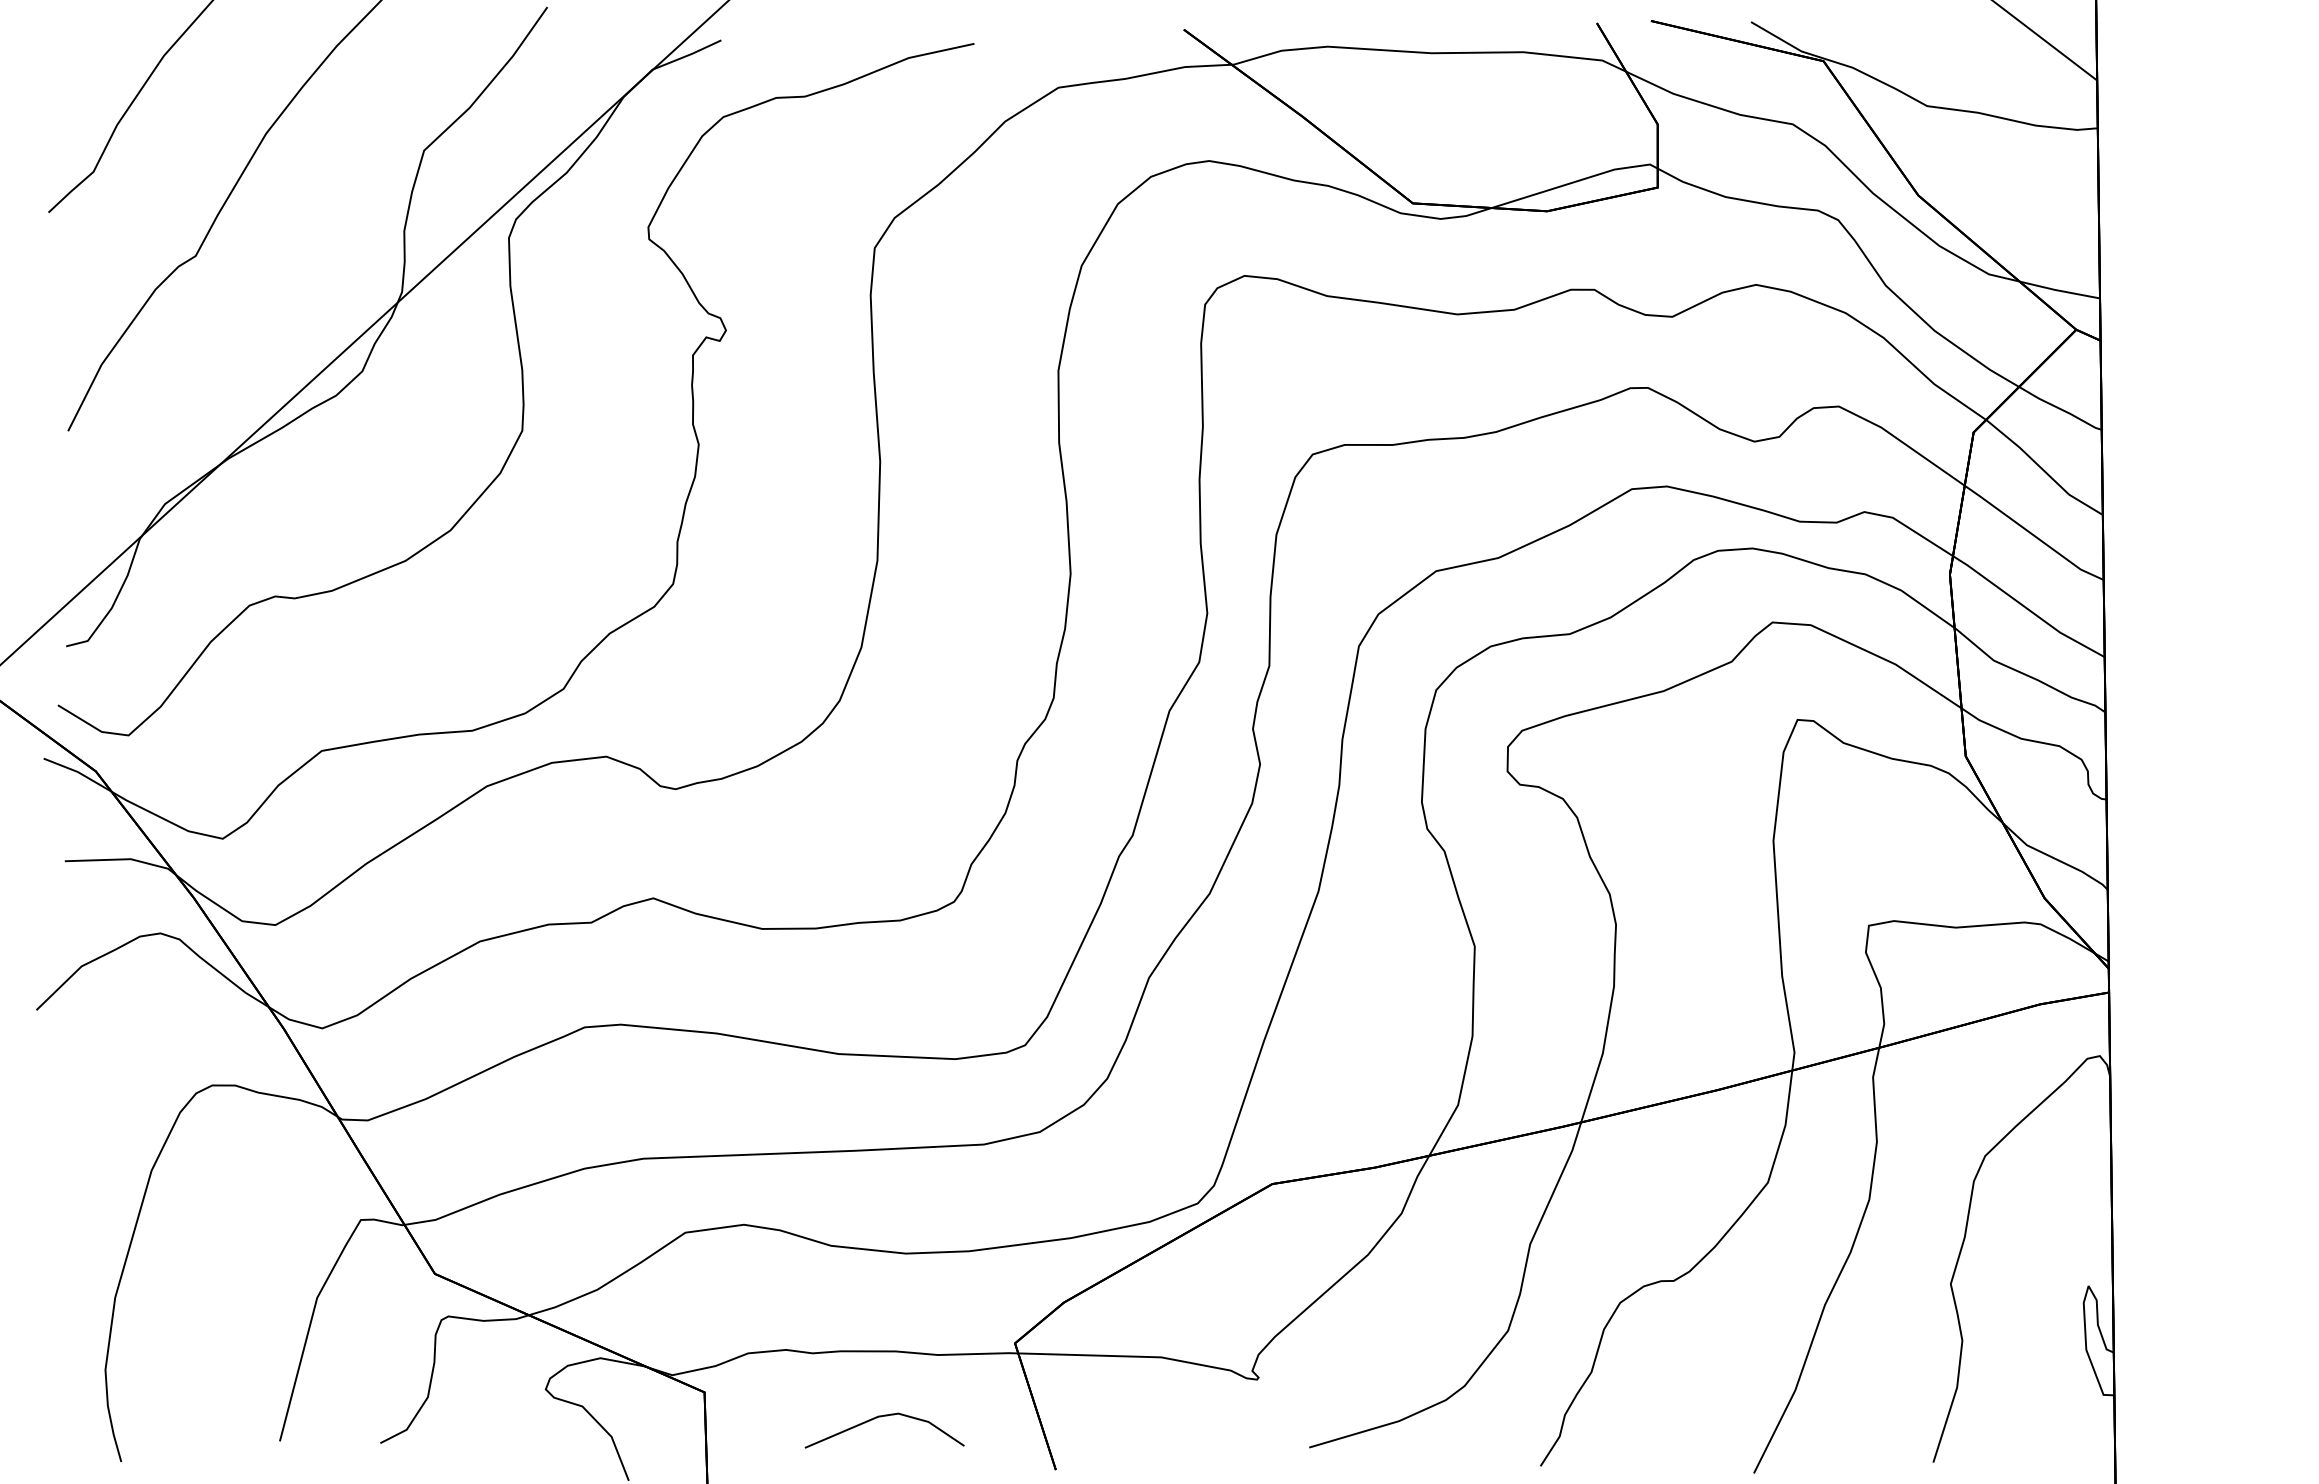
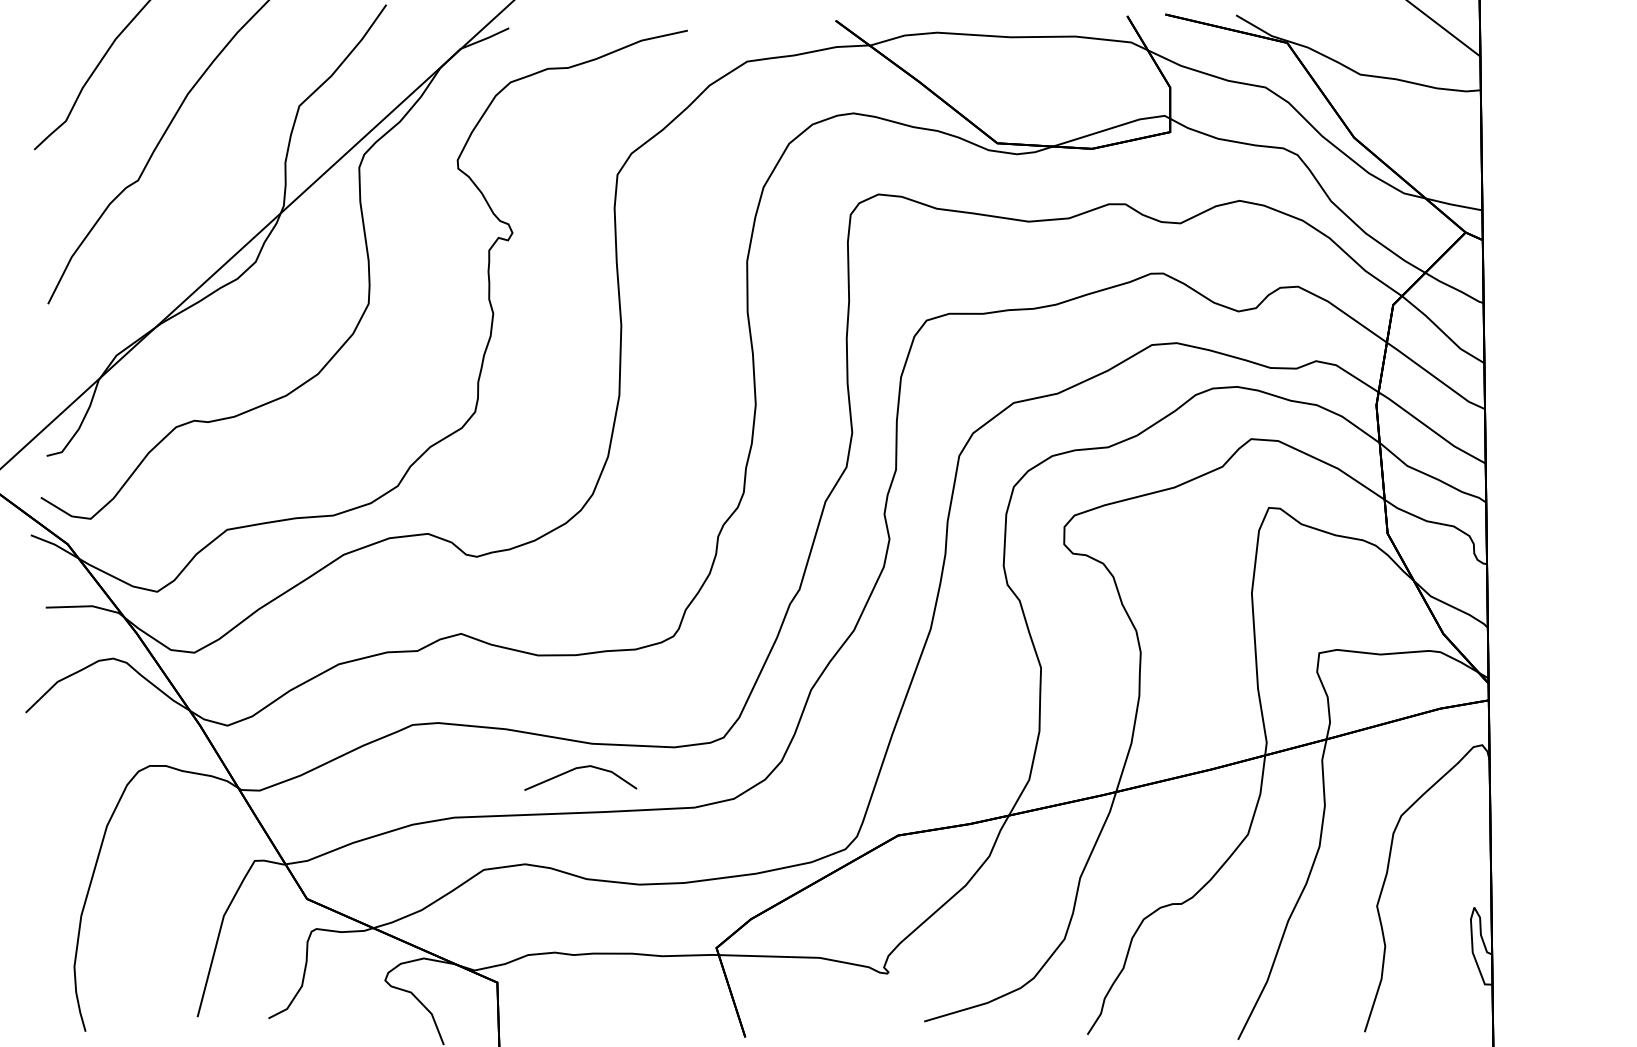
line: (881, 1417) -> (578, 768), moved

